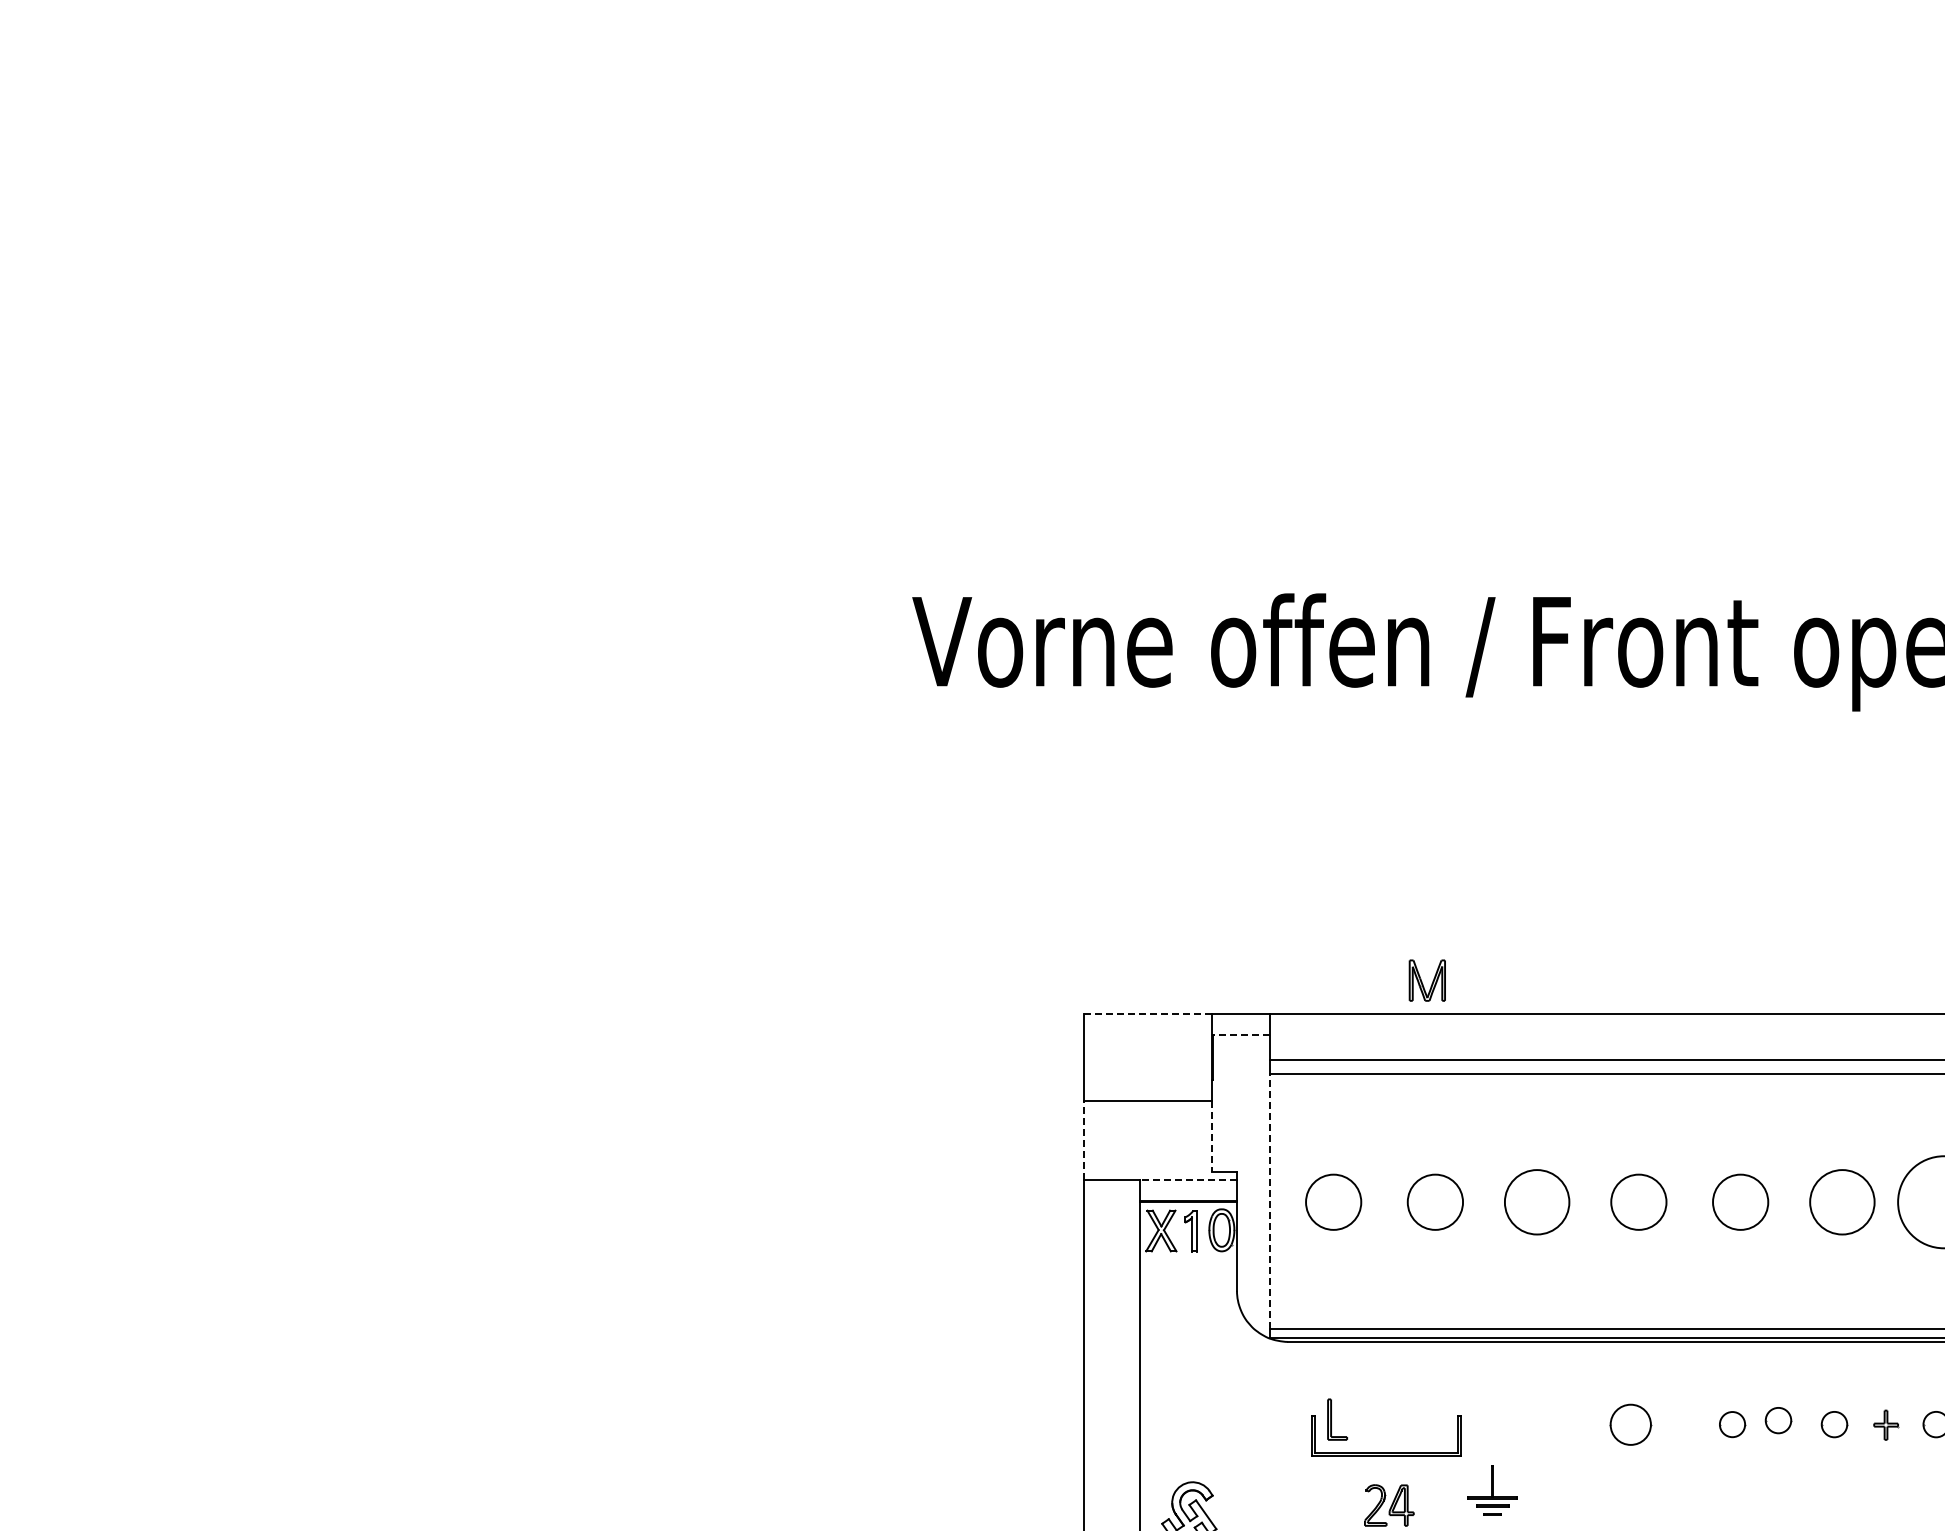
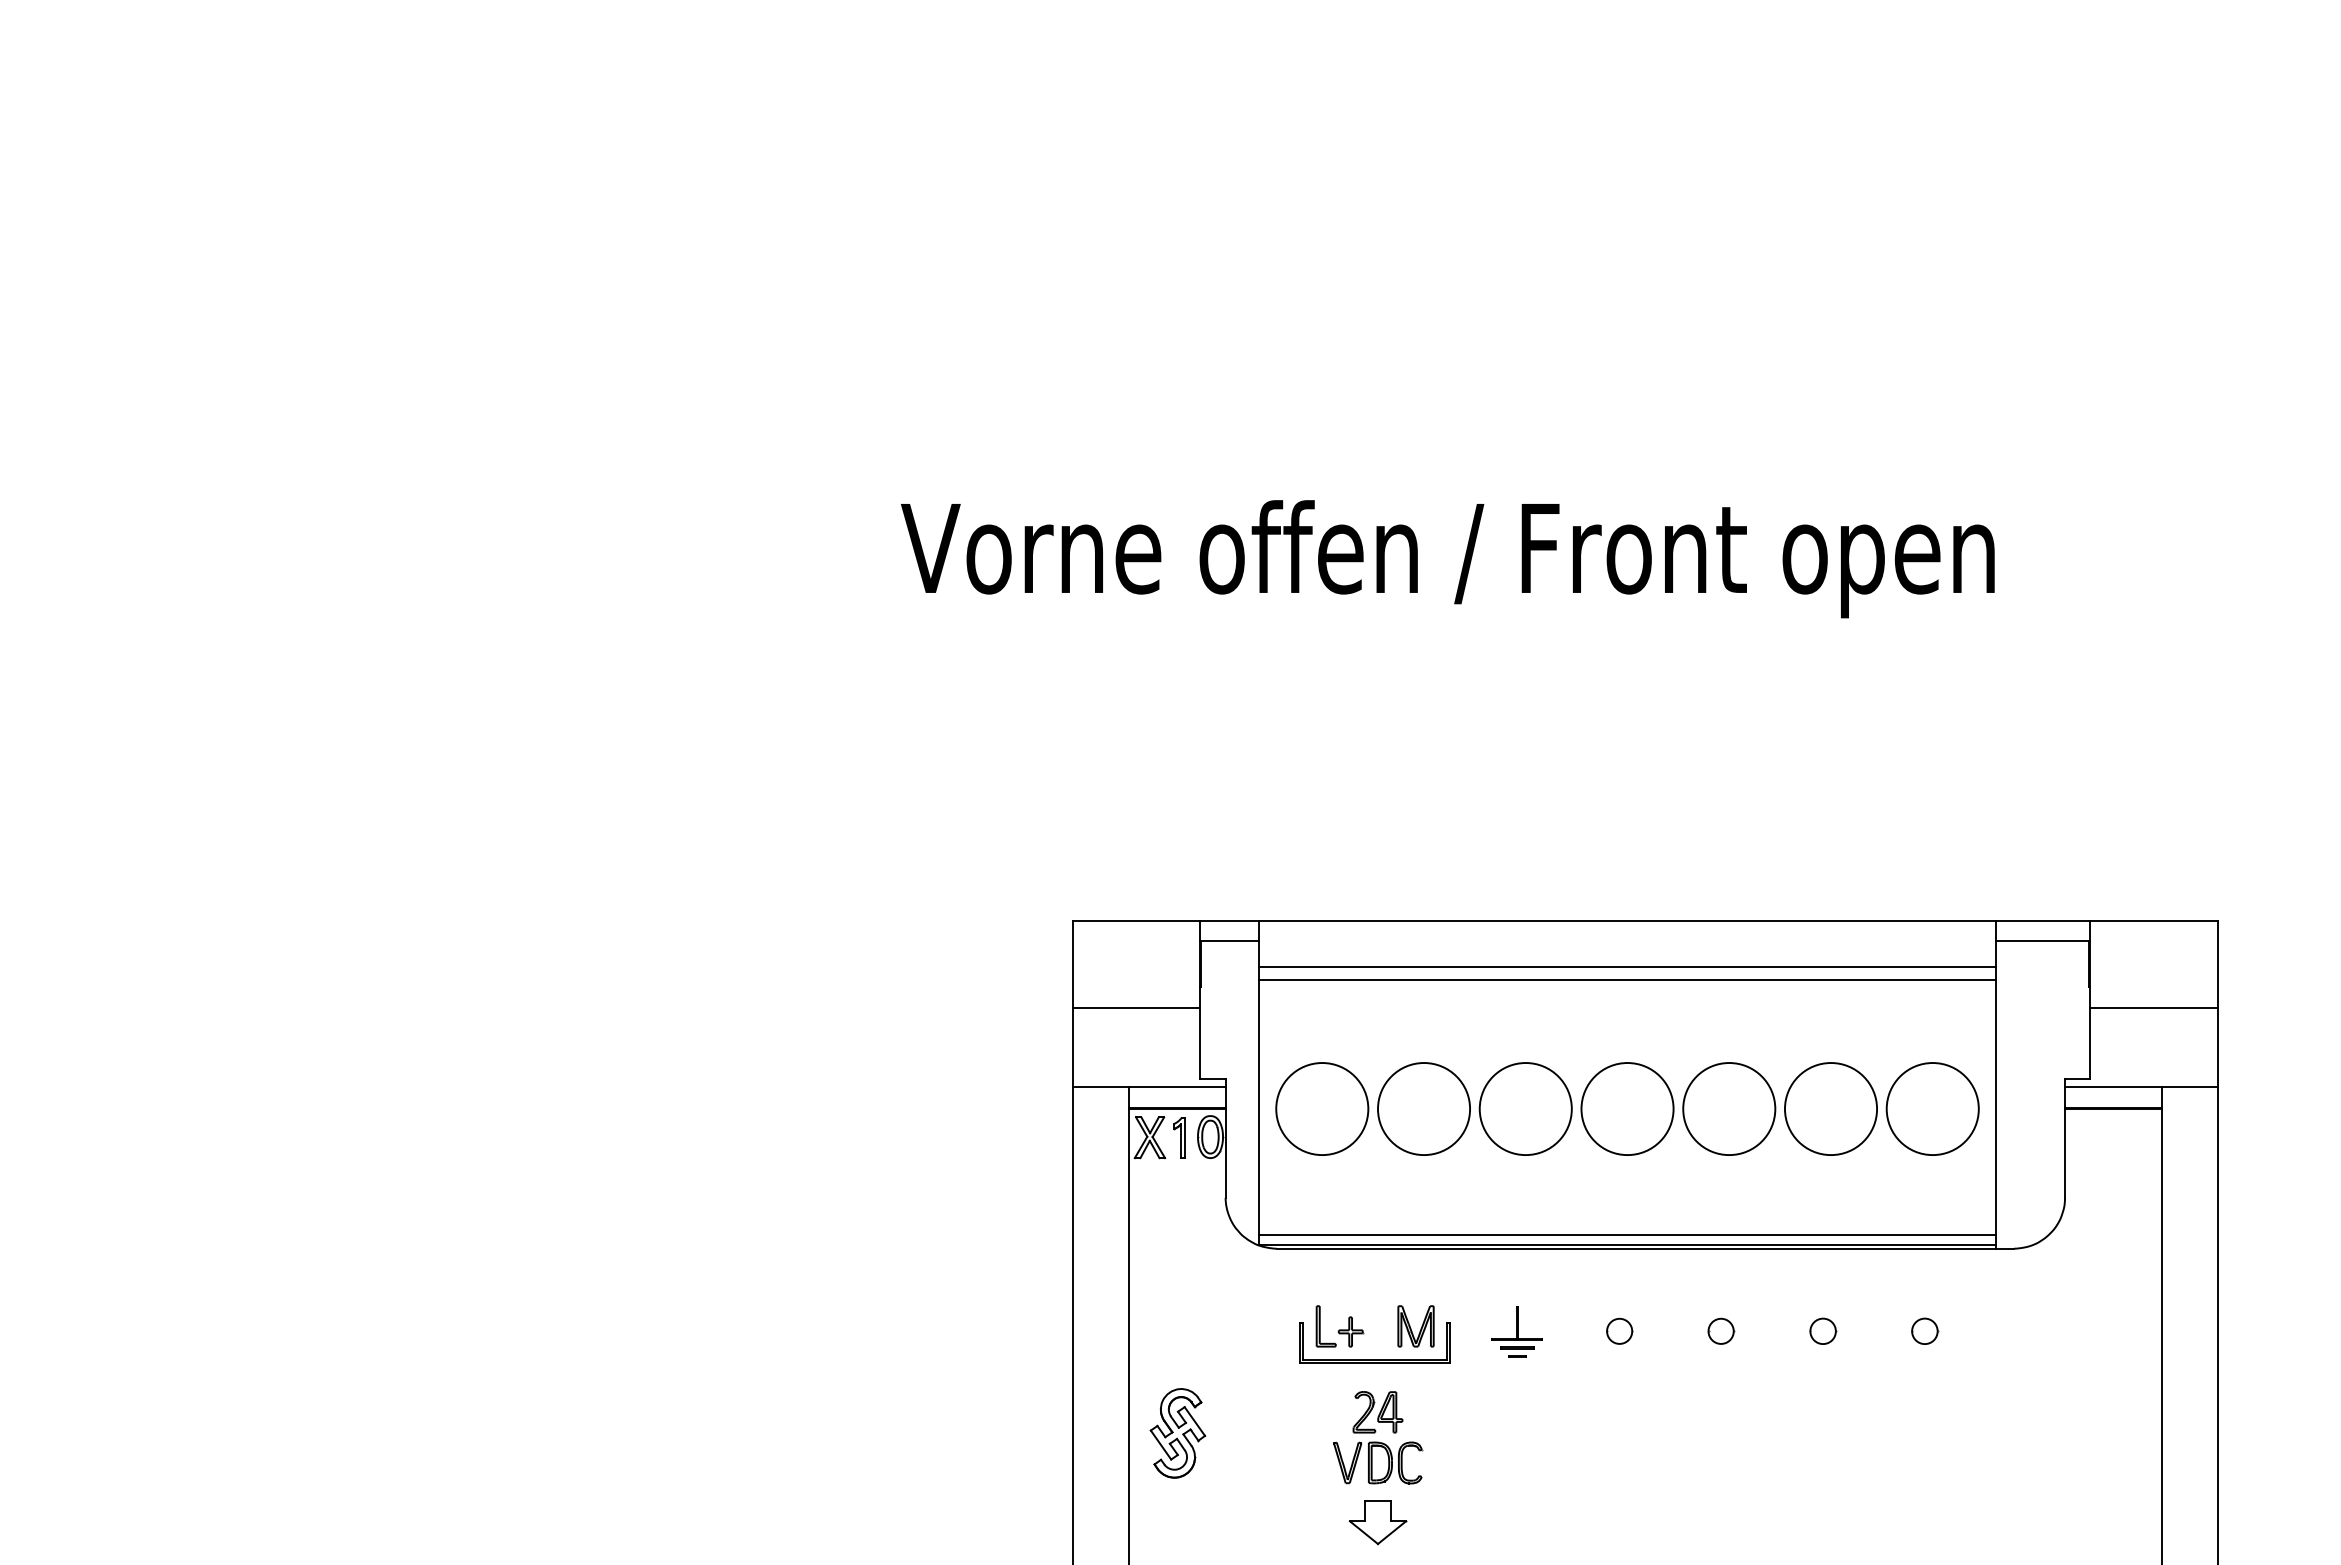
part: (1426, 980) -> (1415, 1326), moved
line: (1147, 1013) -> (1136, 920), dashed -> solid
line: (1239, 1034) -> (1228, 941), dashed -> solid
line: (1211, 1136) -> (1200, 1043), dashed -> solid
line: (1084, 1140) -> (1073, 1047), dashed -> solid
line: (1187, 1179) -> (1176, 1086), dashed -> solid
line: (1269, 1200) -> (1258, 1107), dashed -> solid
circle: (1638, 1201) -> (1627, 1108), size x1.67
circle: (1333, 1202) -> (1322, 1109), size x1.67
circle: (1435, 1202) -> (1424, 1109), size x1.67
circle: (1536, 1202) -> (1525, 1109), size x1.43
circle: (1740, 1202) -> (1729, 1109), size x1.67
circle: (1841, 1202) -> (1830, 1109), size x1.43
part: (1778, 1419) -> (1767, 1326), removed
part: (1630, 1423) -> (1619, 1330), size x0.62
part: (1886, 1424) -> (1351, 1331), moved
part: (1491, 1489) -> (1516, 1331), moved

